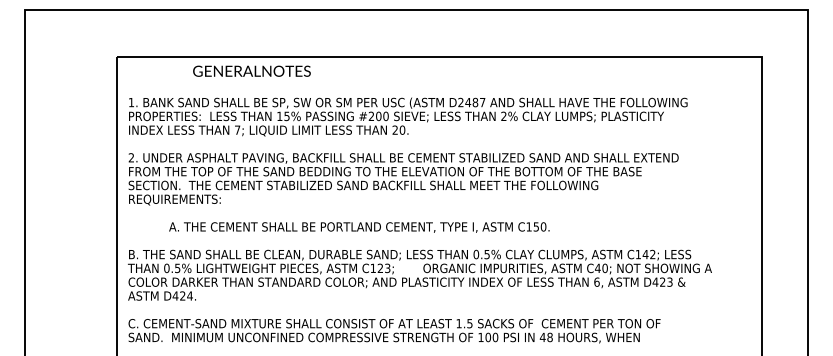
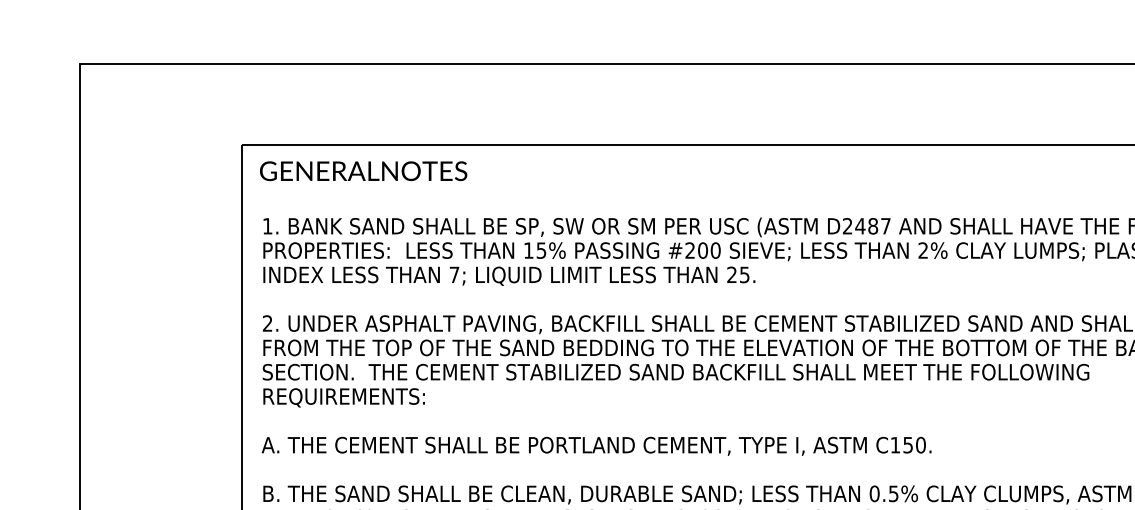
text: (251, 70) -> (362, 169), moved
text: (402, 129) -> (744, 273), 20. -> 25.
text: (359, 227) -> (596, 446), moved

